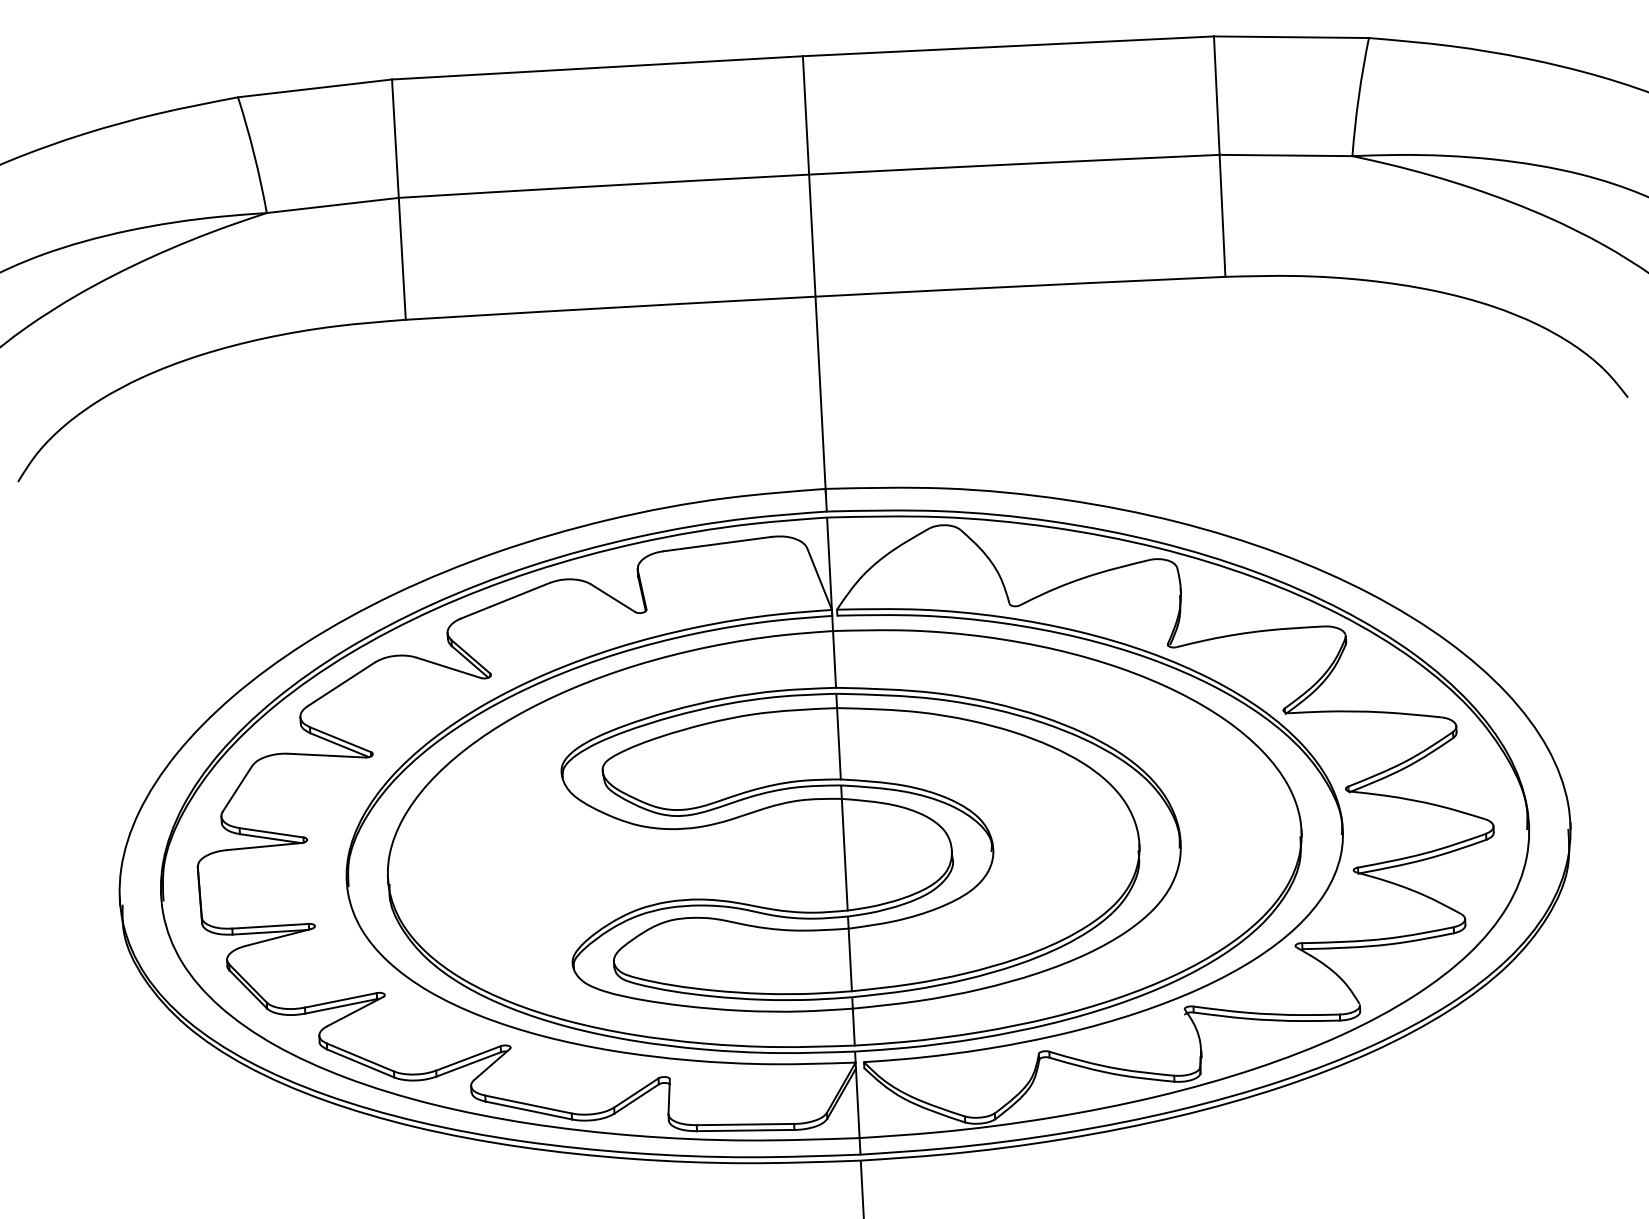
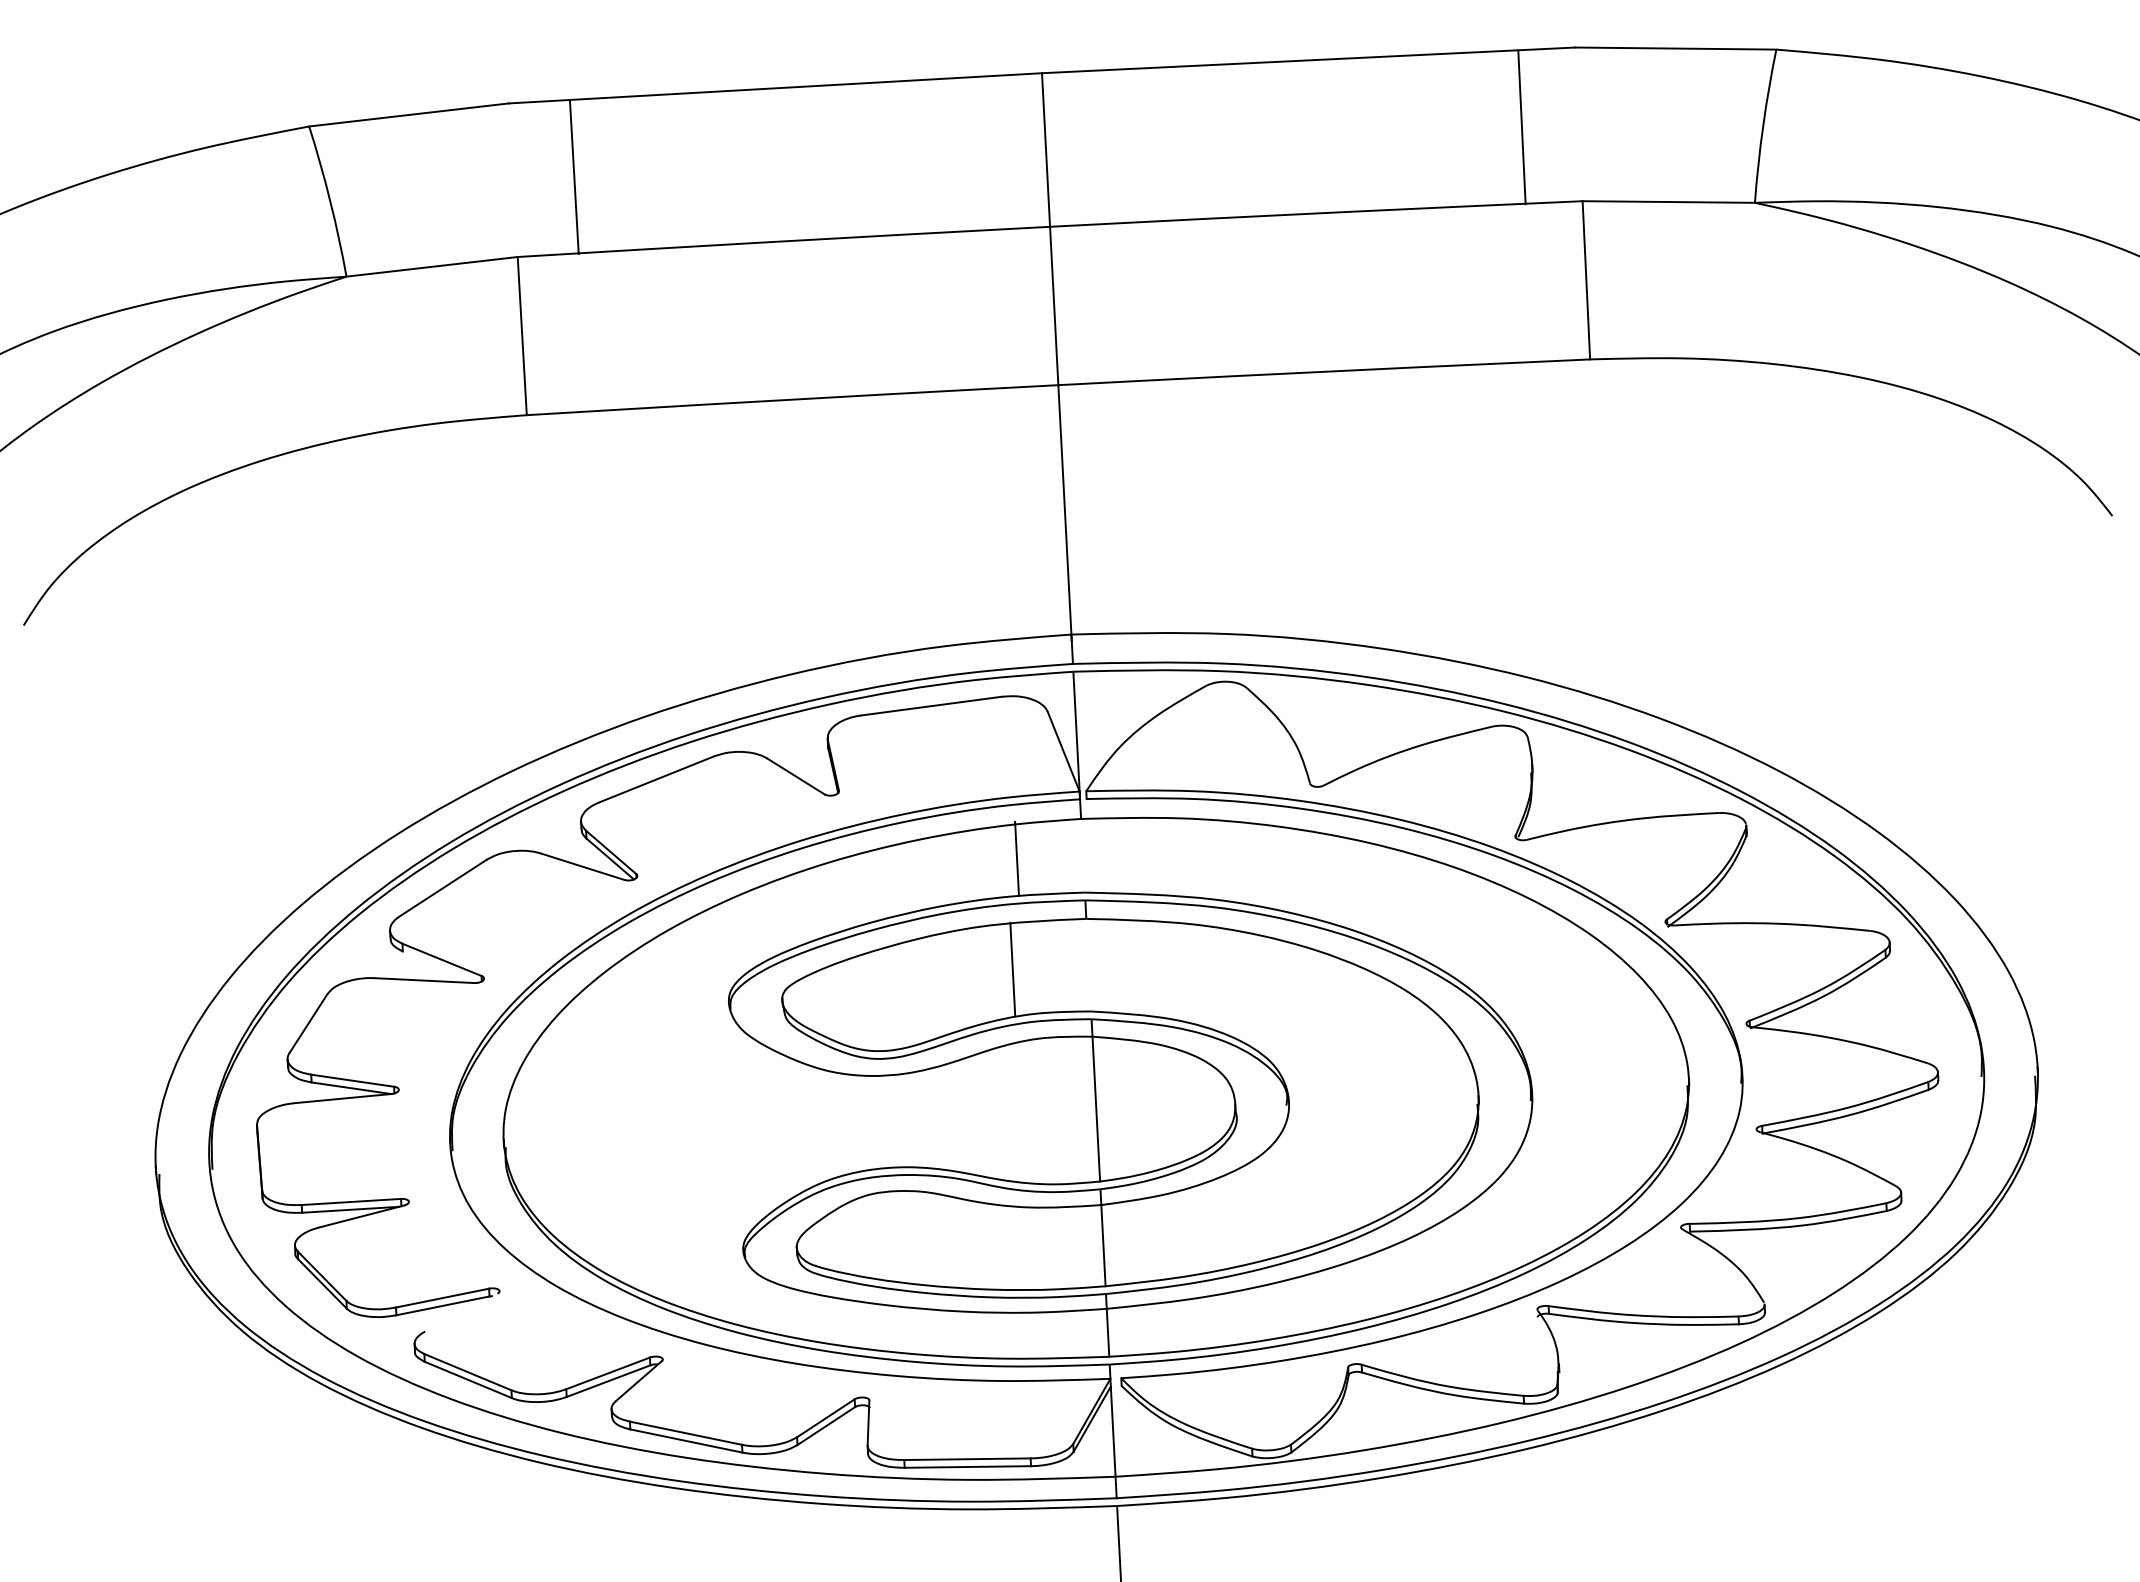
line: (1216, 95) -> (1521, 127), moved
line: (394, 138) -> (573, 177), moved
line: (834, 659) -> (1016, 858), moved
line: (838, 743) -> (1012, 968), moved
line: (339, 744) -> (440, 966), removed
line: (355, 1011) -> (461, 1312), removed

